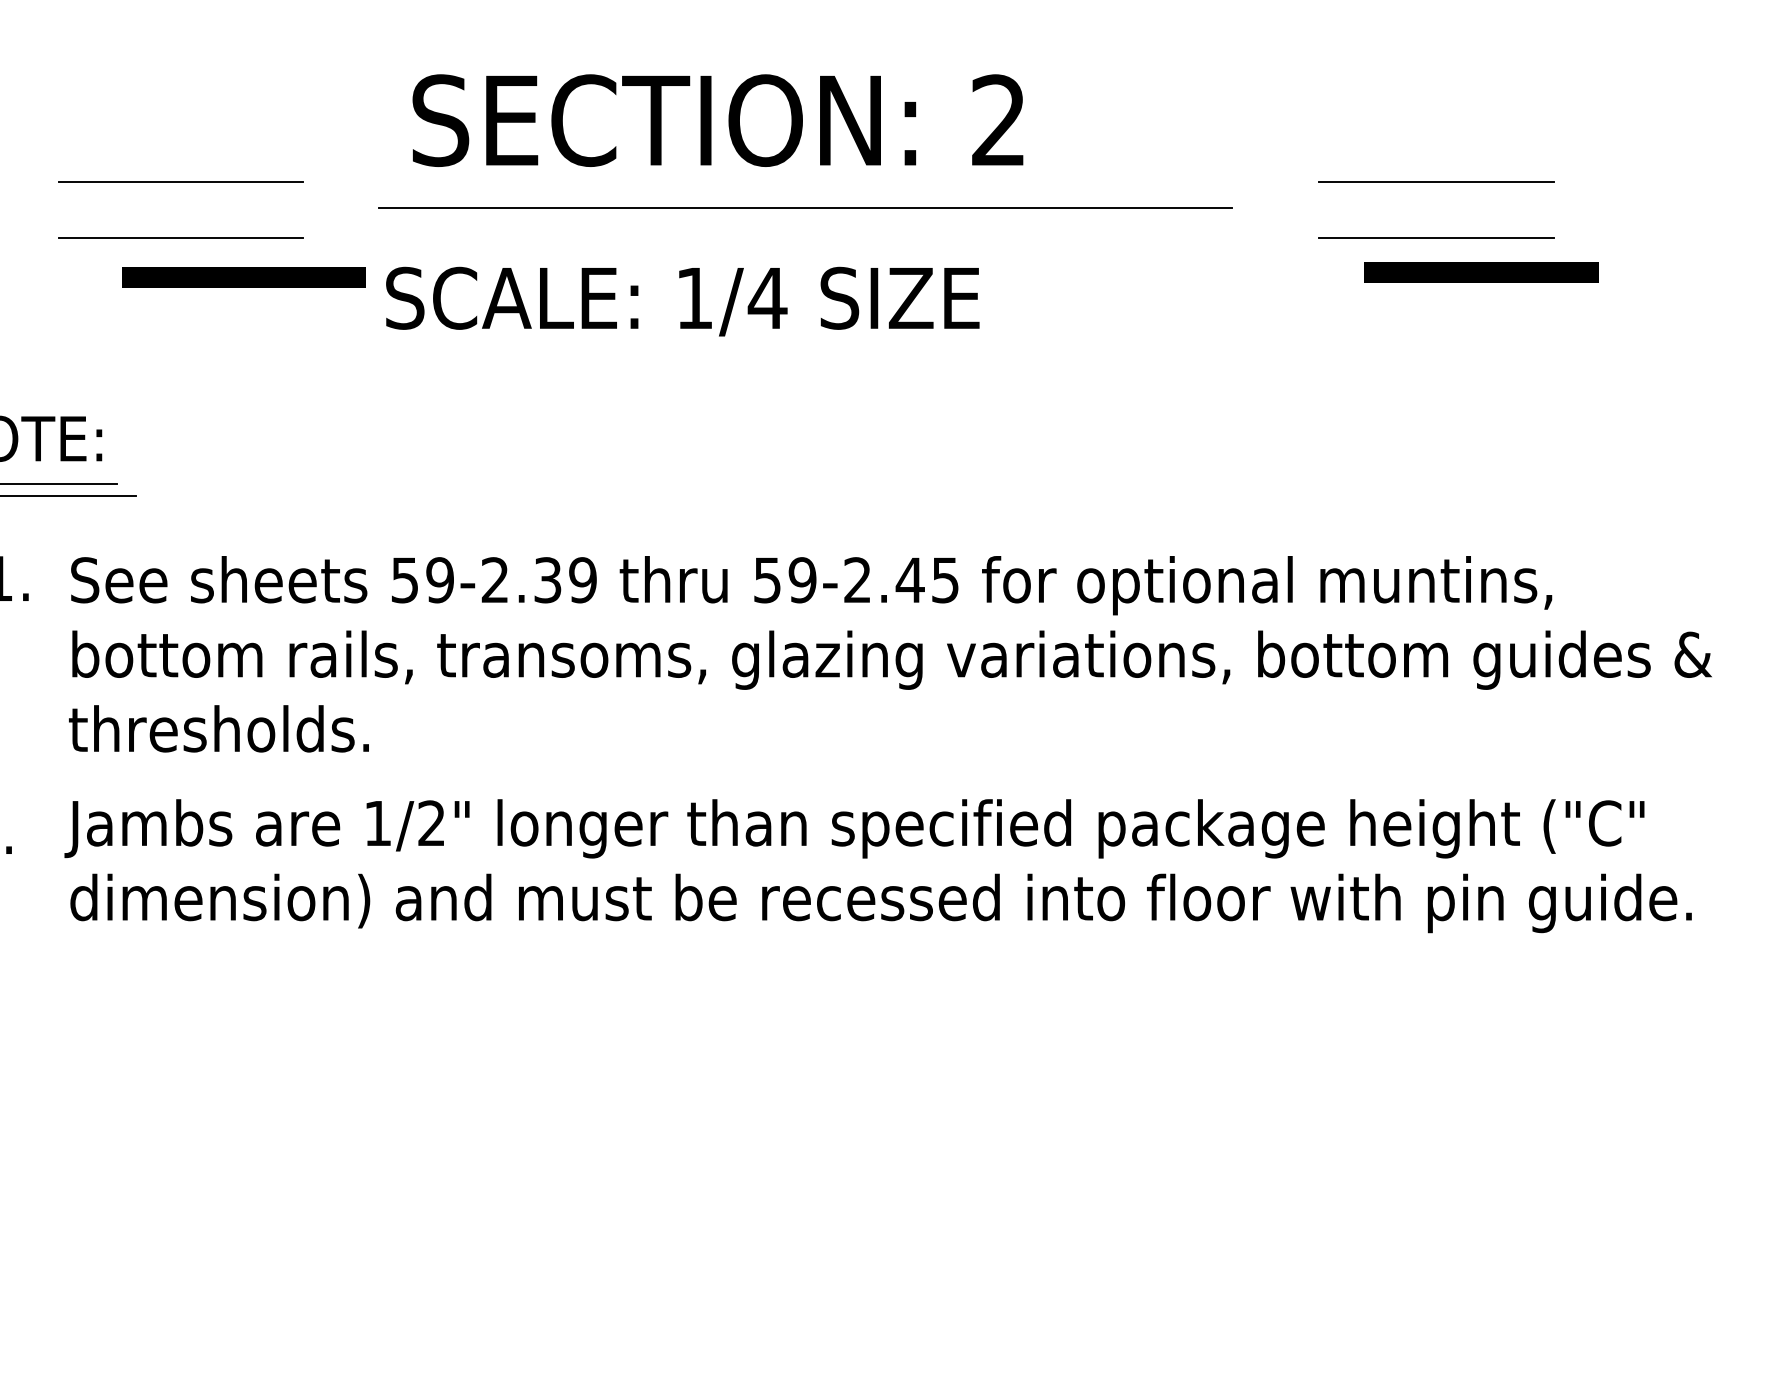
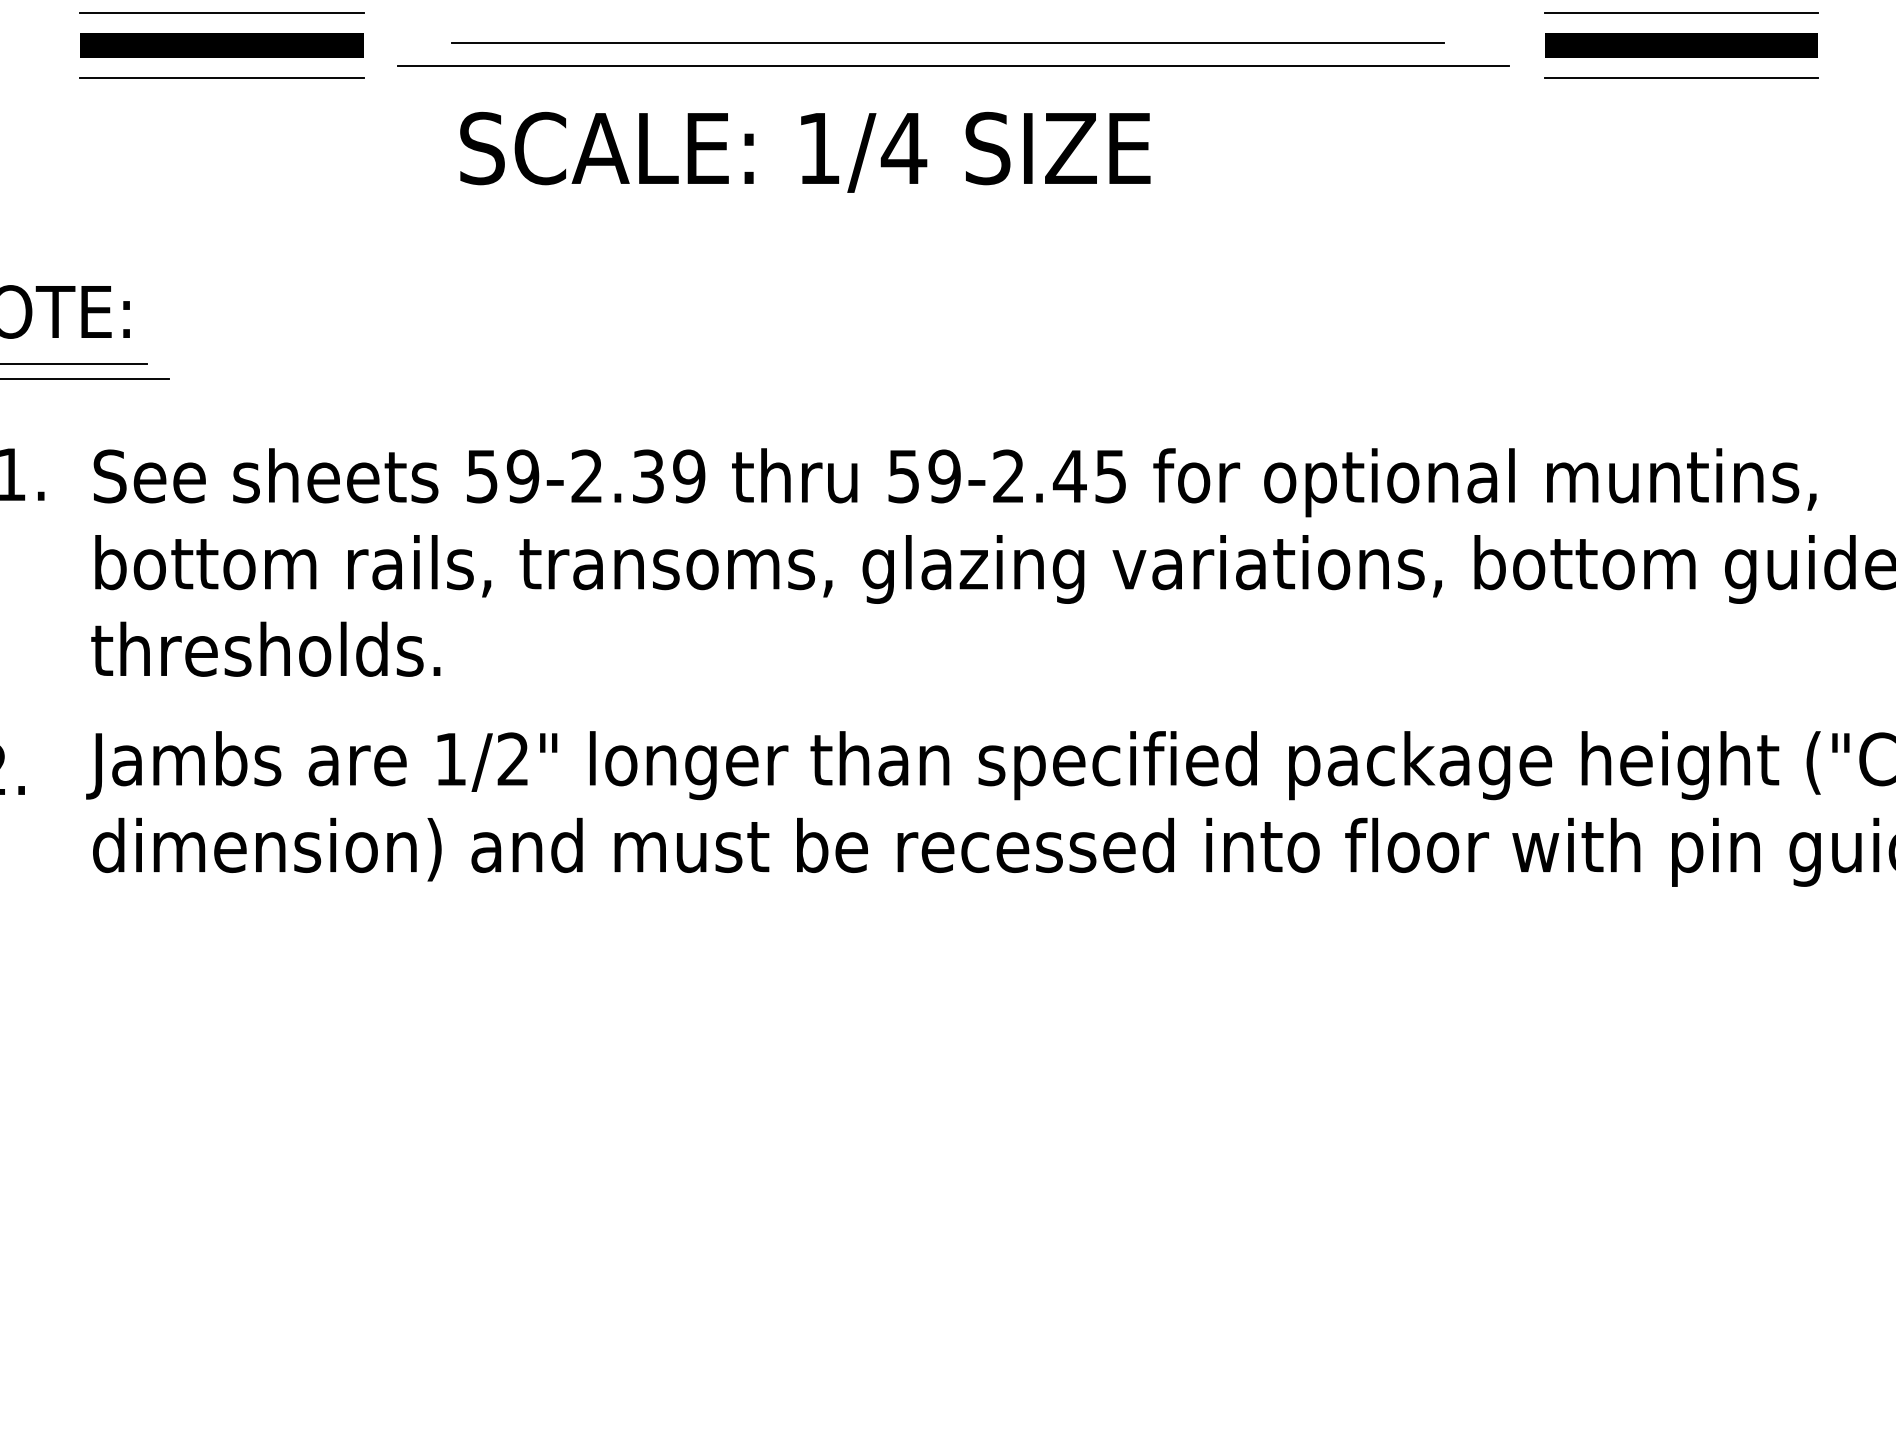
line: (809, 227) -> (952, 66), added
line: (1481, 272) -> (1682, 45), moved
line: (243, 277) -> (221, 45), moved

